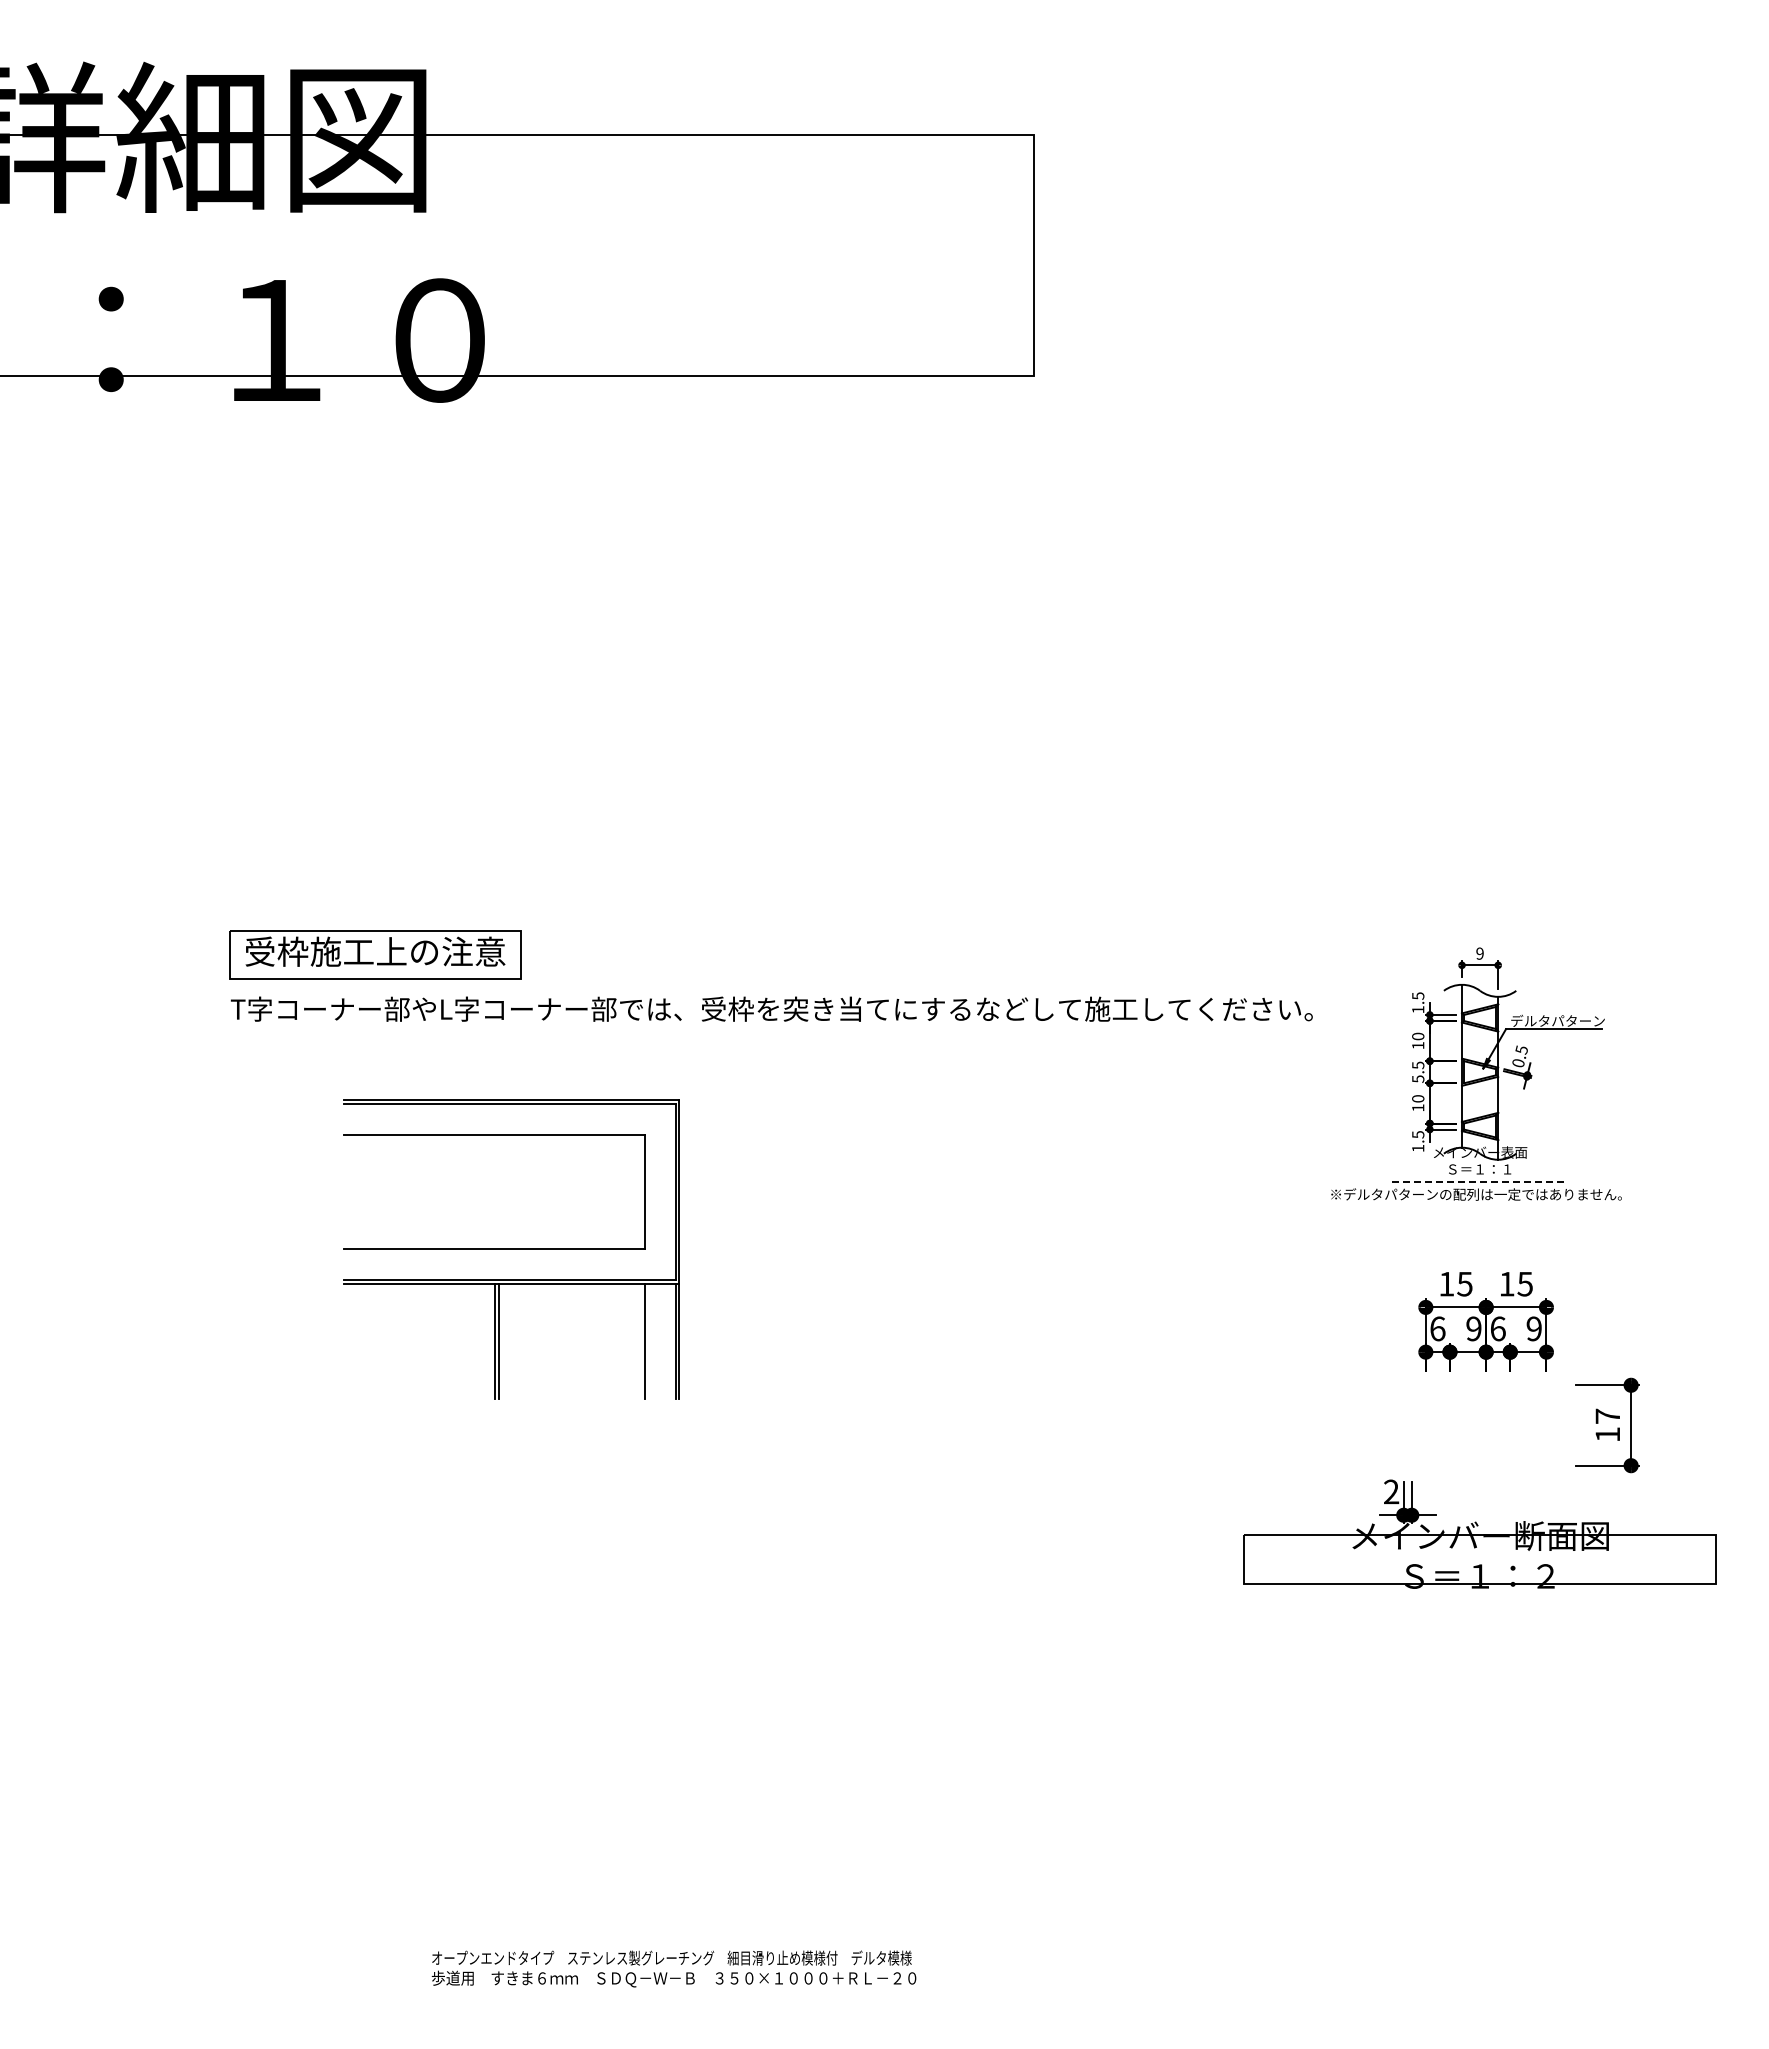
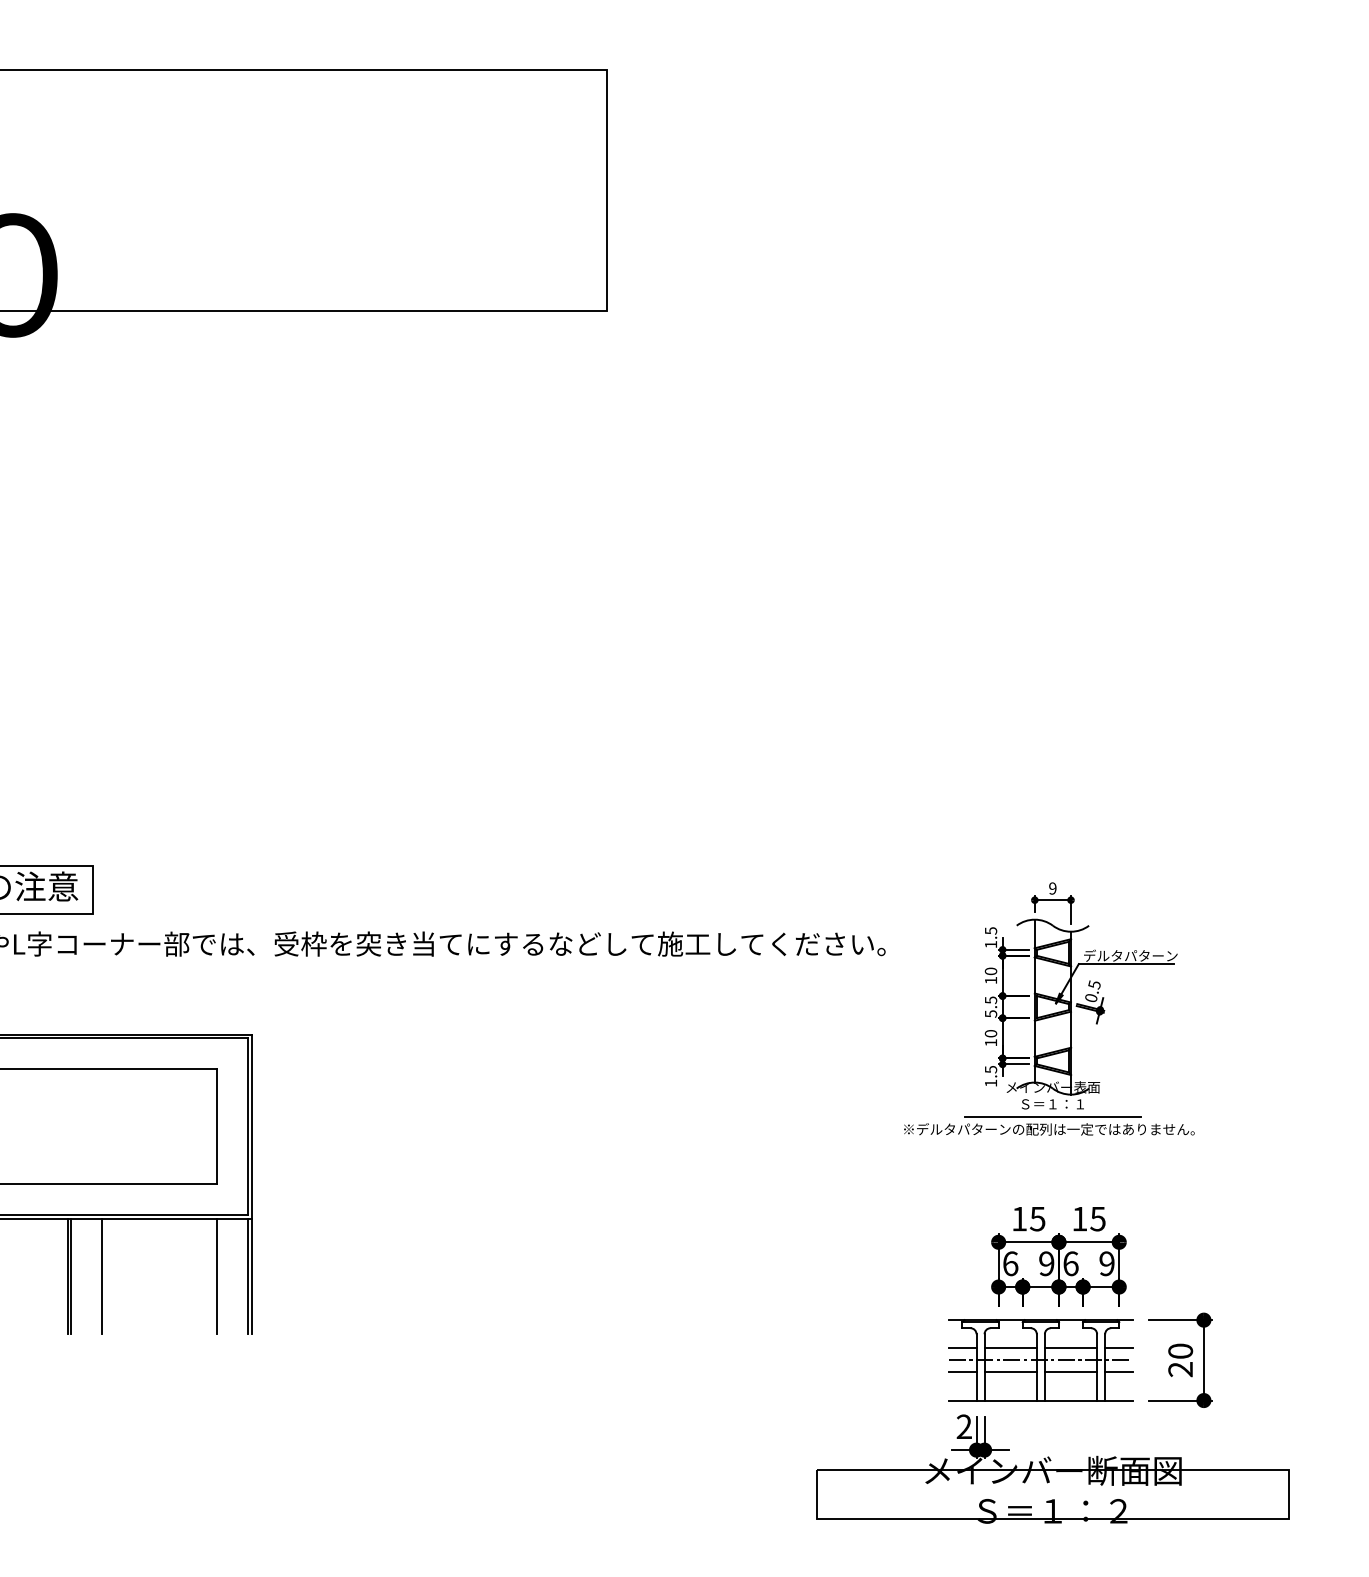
line: (1480, 1181) -> (1053, 1116), dashed -> solid
line: (529, 1340) -> (102, 1275), added
part: (1467, 1425) -> (1040, 1360), added
text: (1607, 1425) -> (1180, 1360), 17 -> 20

